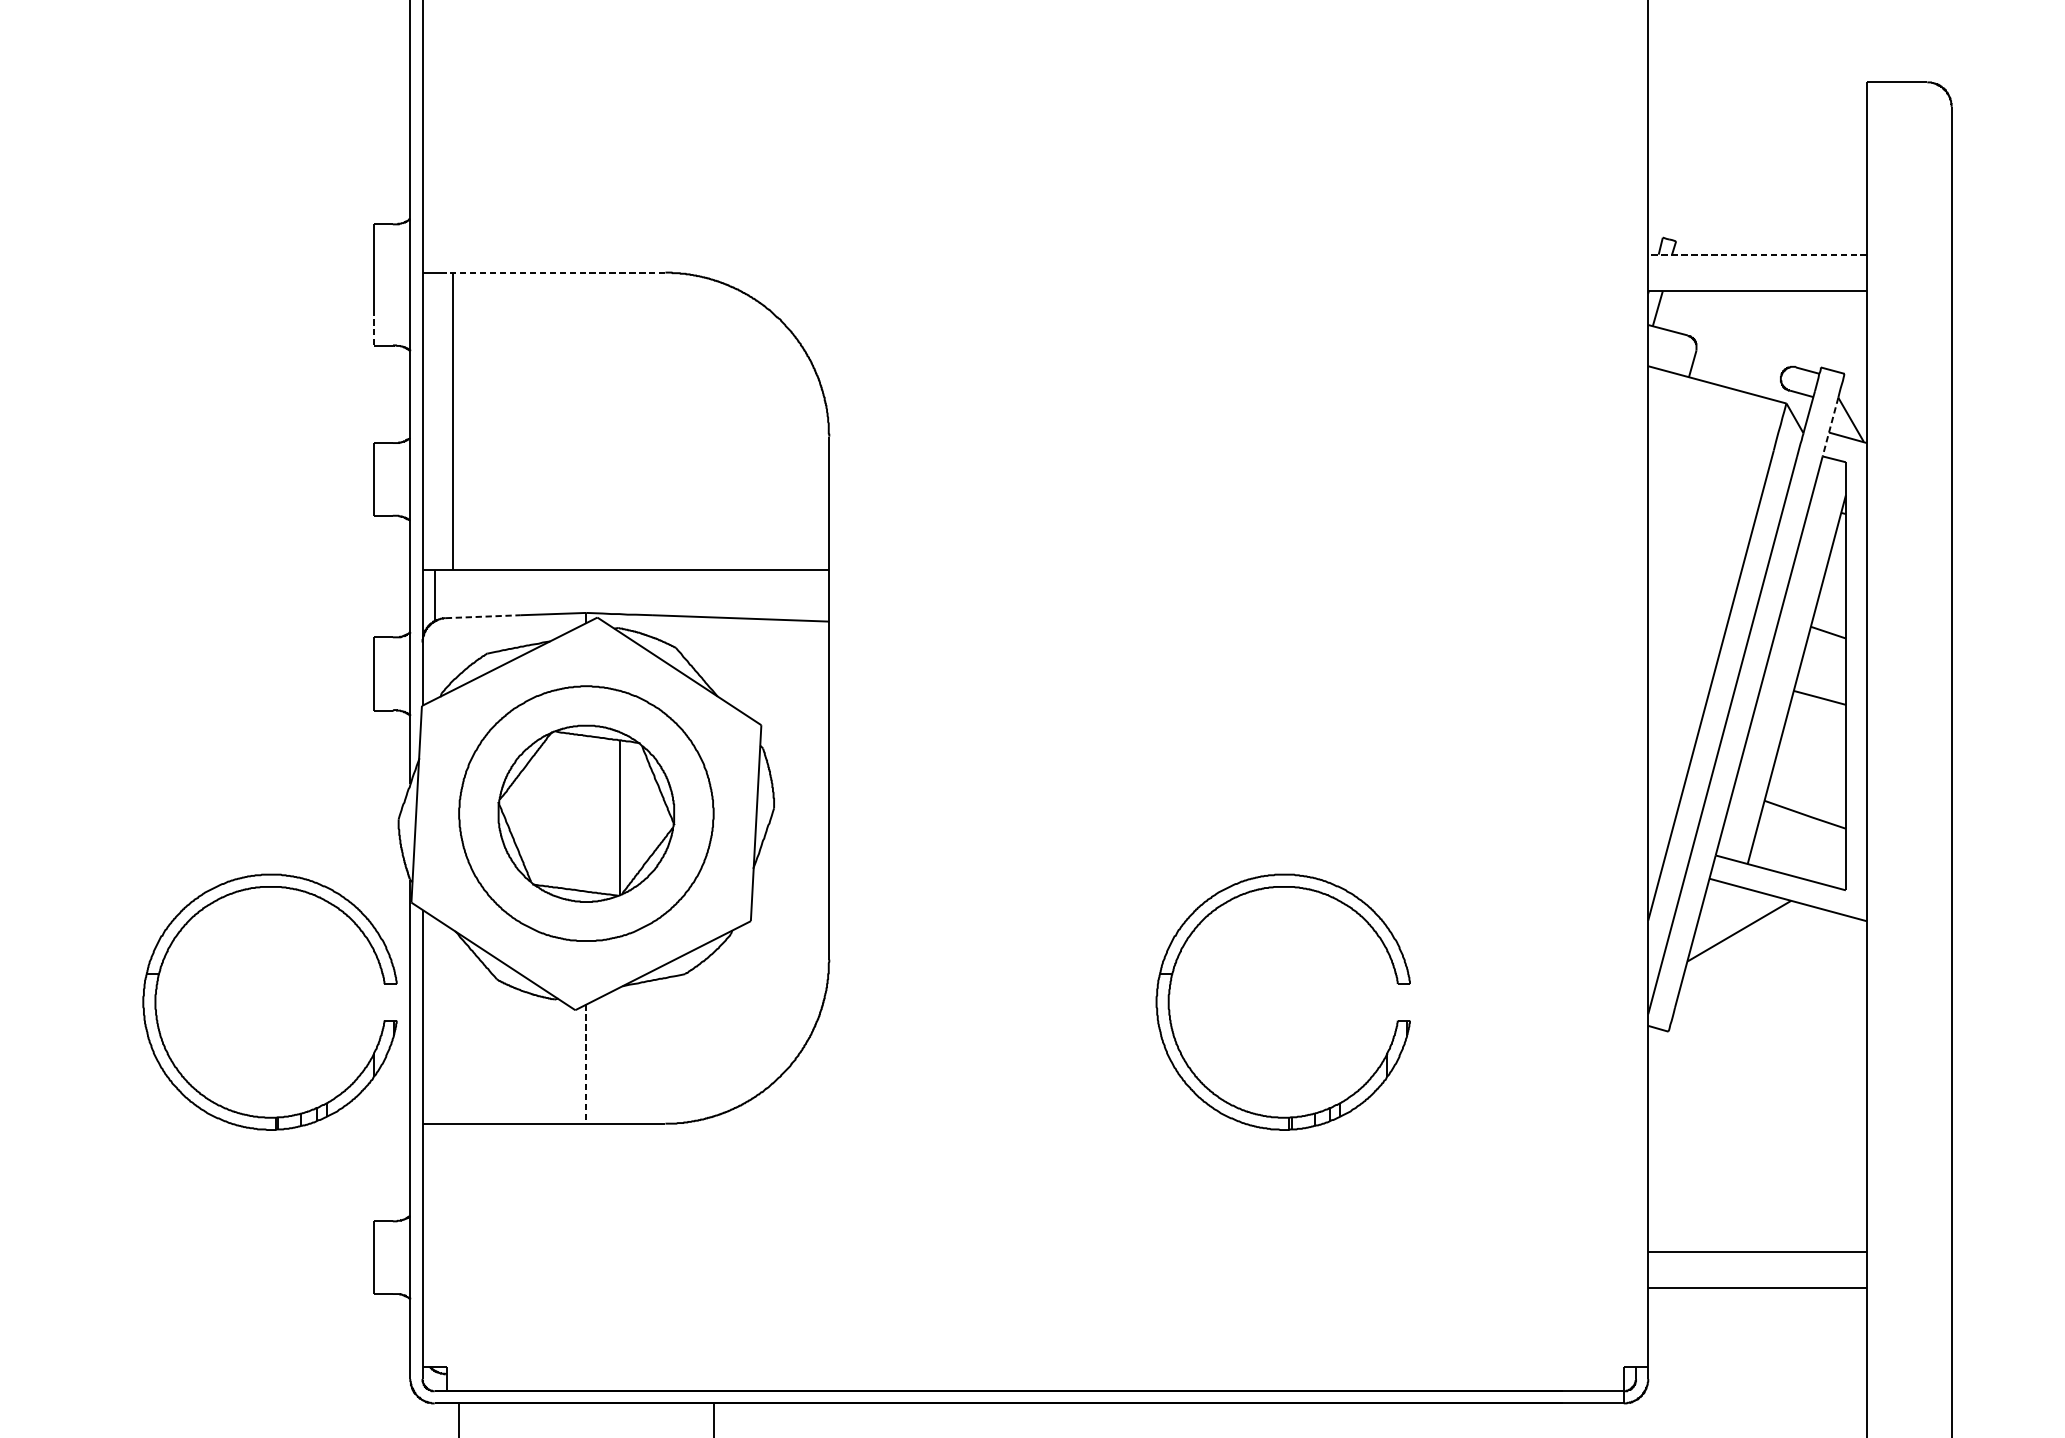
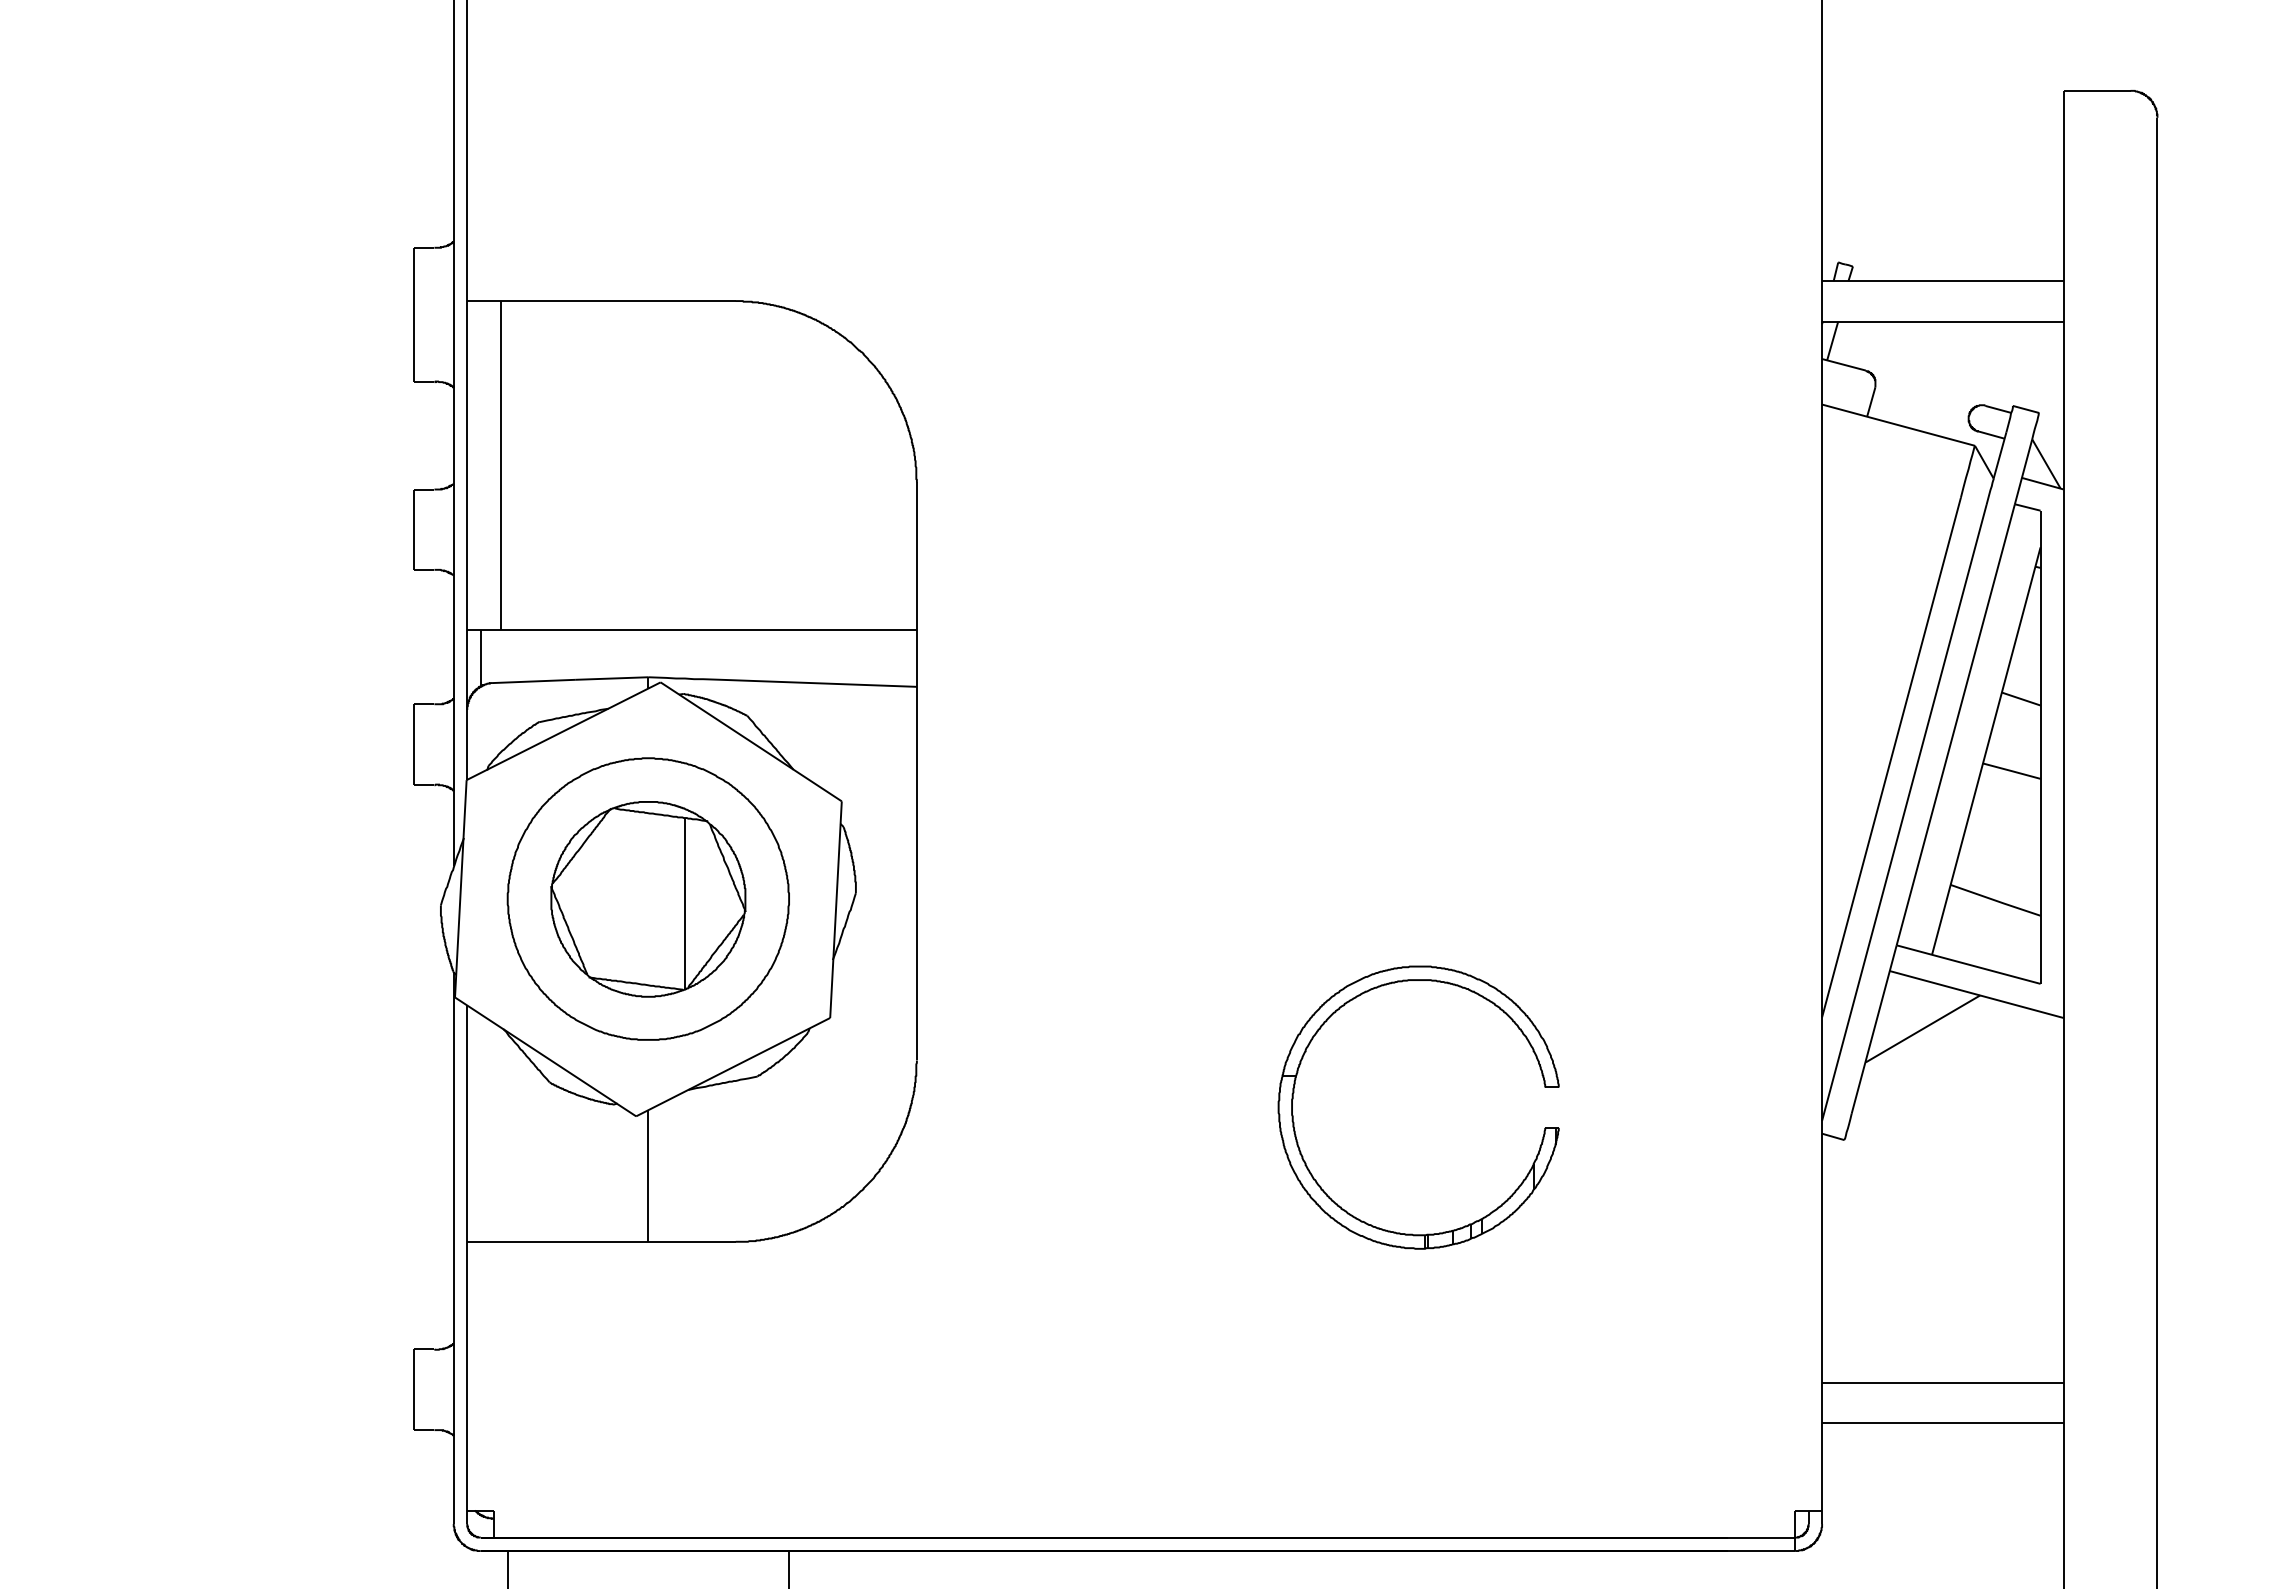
line: (1757, 254) -> (1942, 281), dashed -> solid
line: (556, 272) -> (615, 301), dashed -> solid
line: (373, 328) -> (413, 362), dashed -> solid
line: (1830, 426) -> (2023, 471), dashed -> solid
line: (483, 616) -> (534, 681), dashed -> solid
part: (157, 988) -> (174, 1092), removed
line: (586, 1063) -> (648, 1175), dashed -> solid

